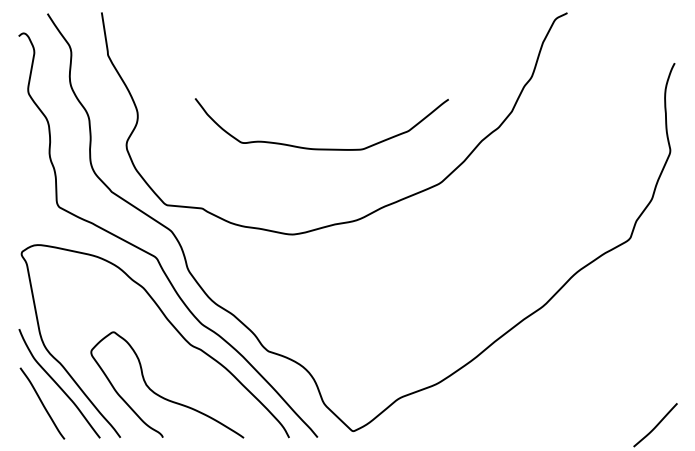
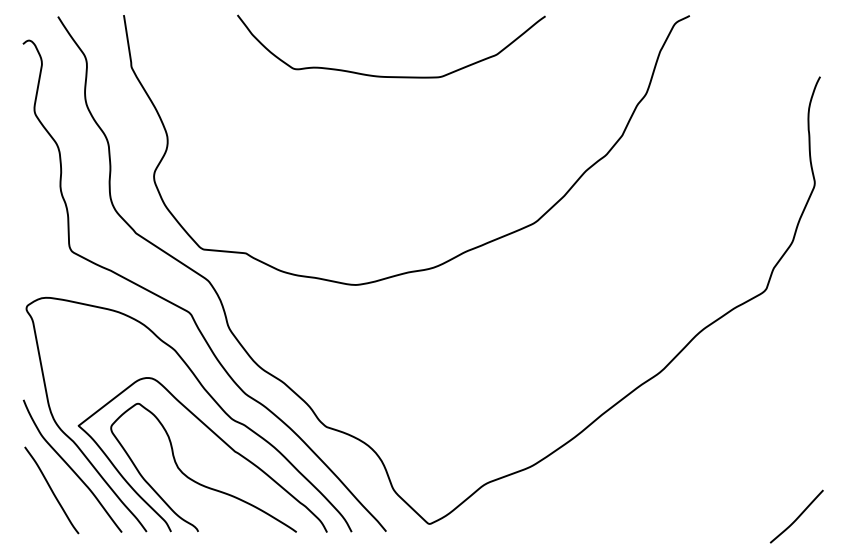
curve: (321, 148) -> (390, 75), moved
curve: (179, 360) -> (218, 438), added

